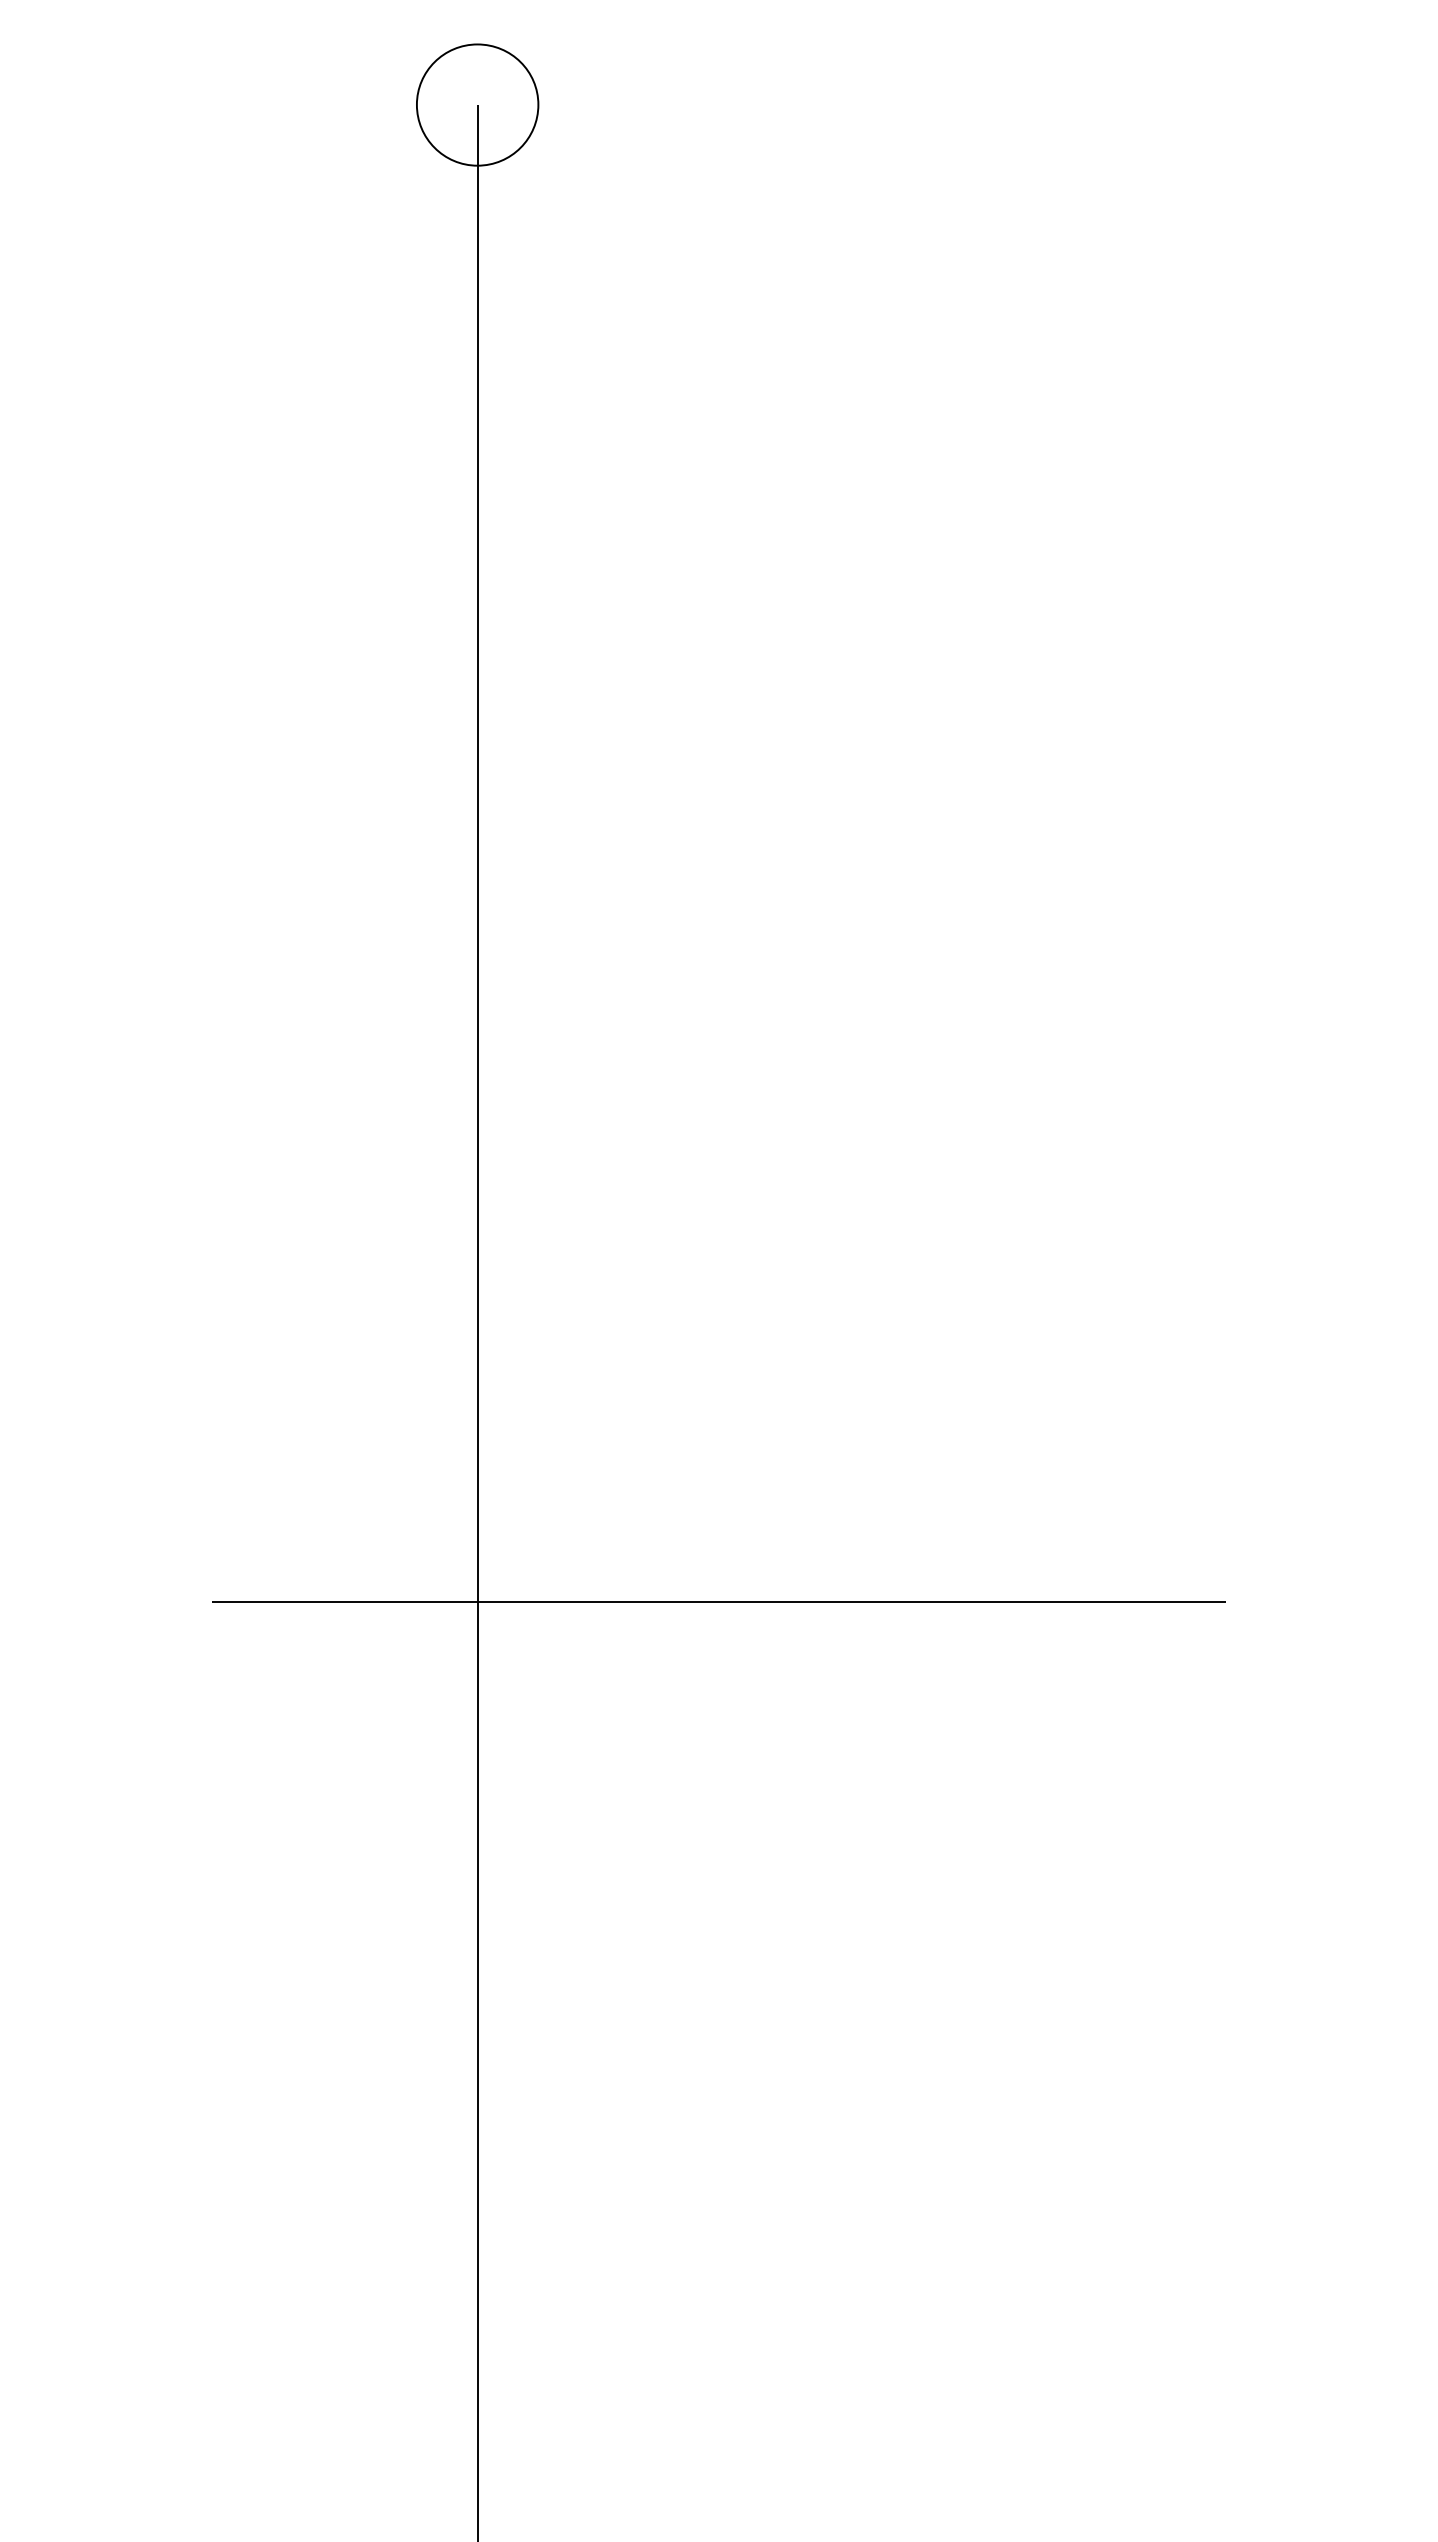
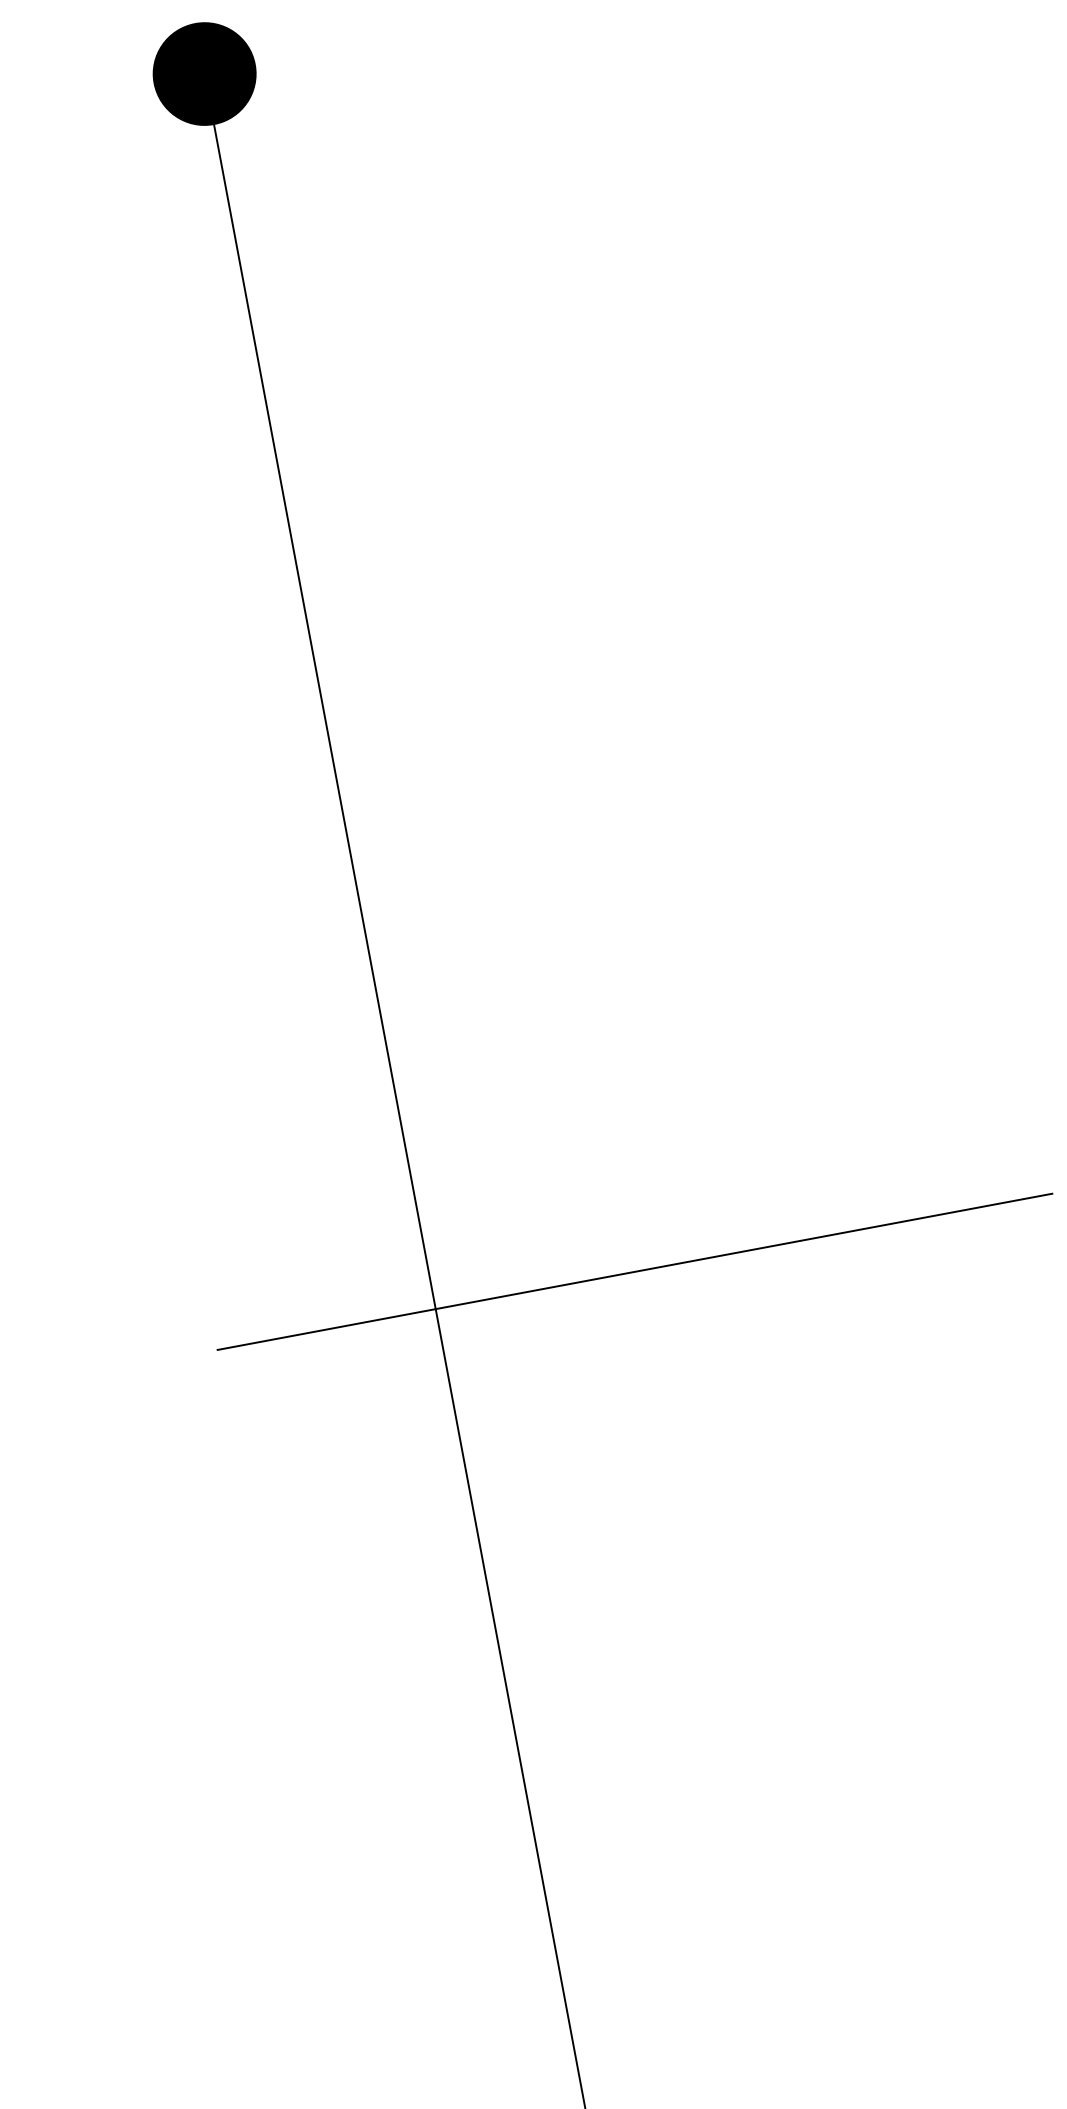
fill: (477, 104) -> (204, 73), added

